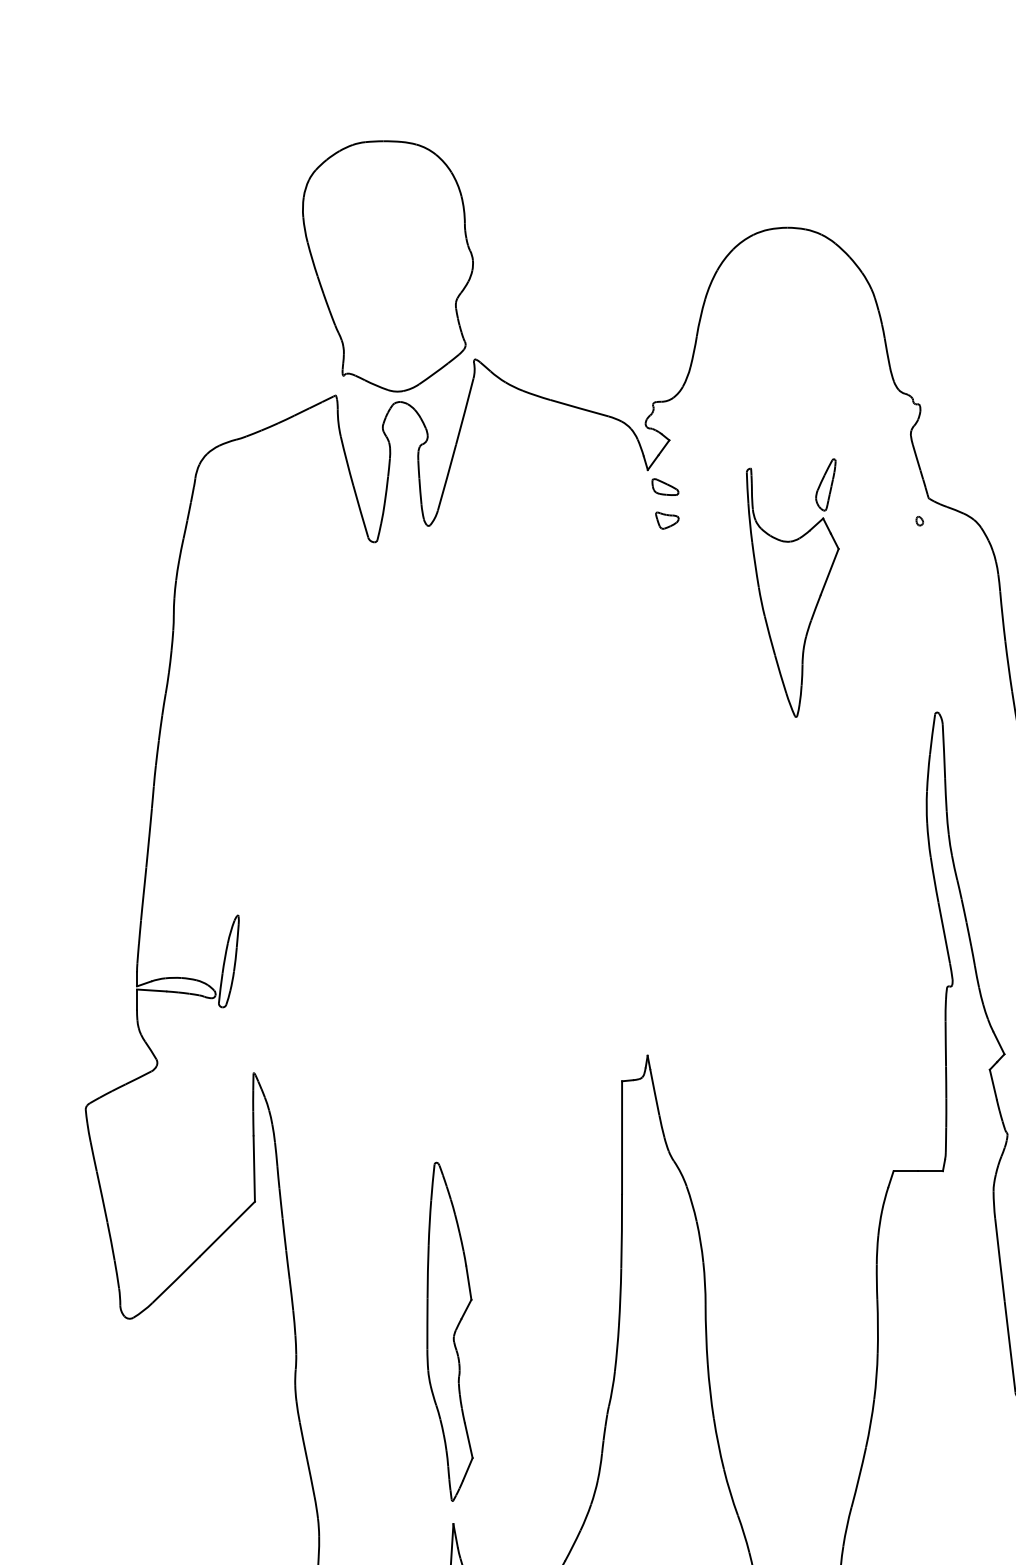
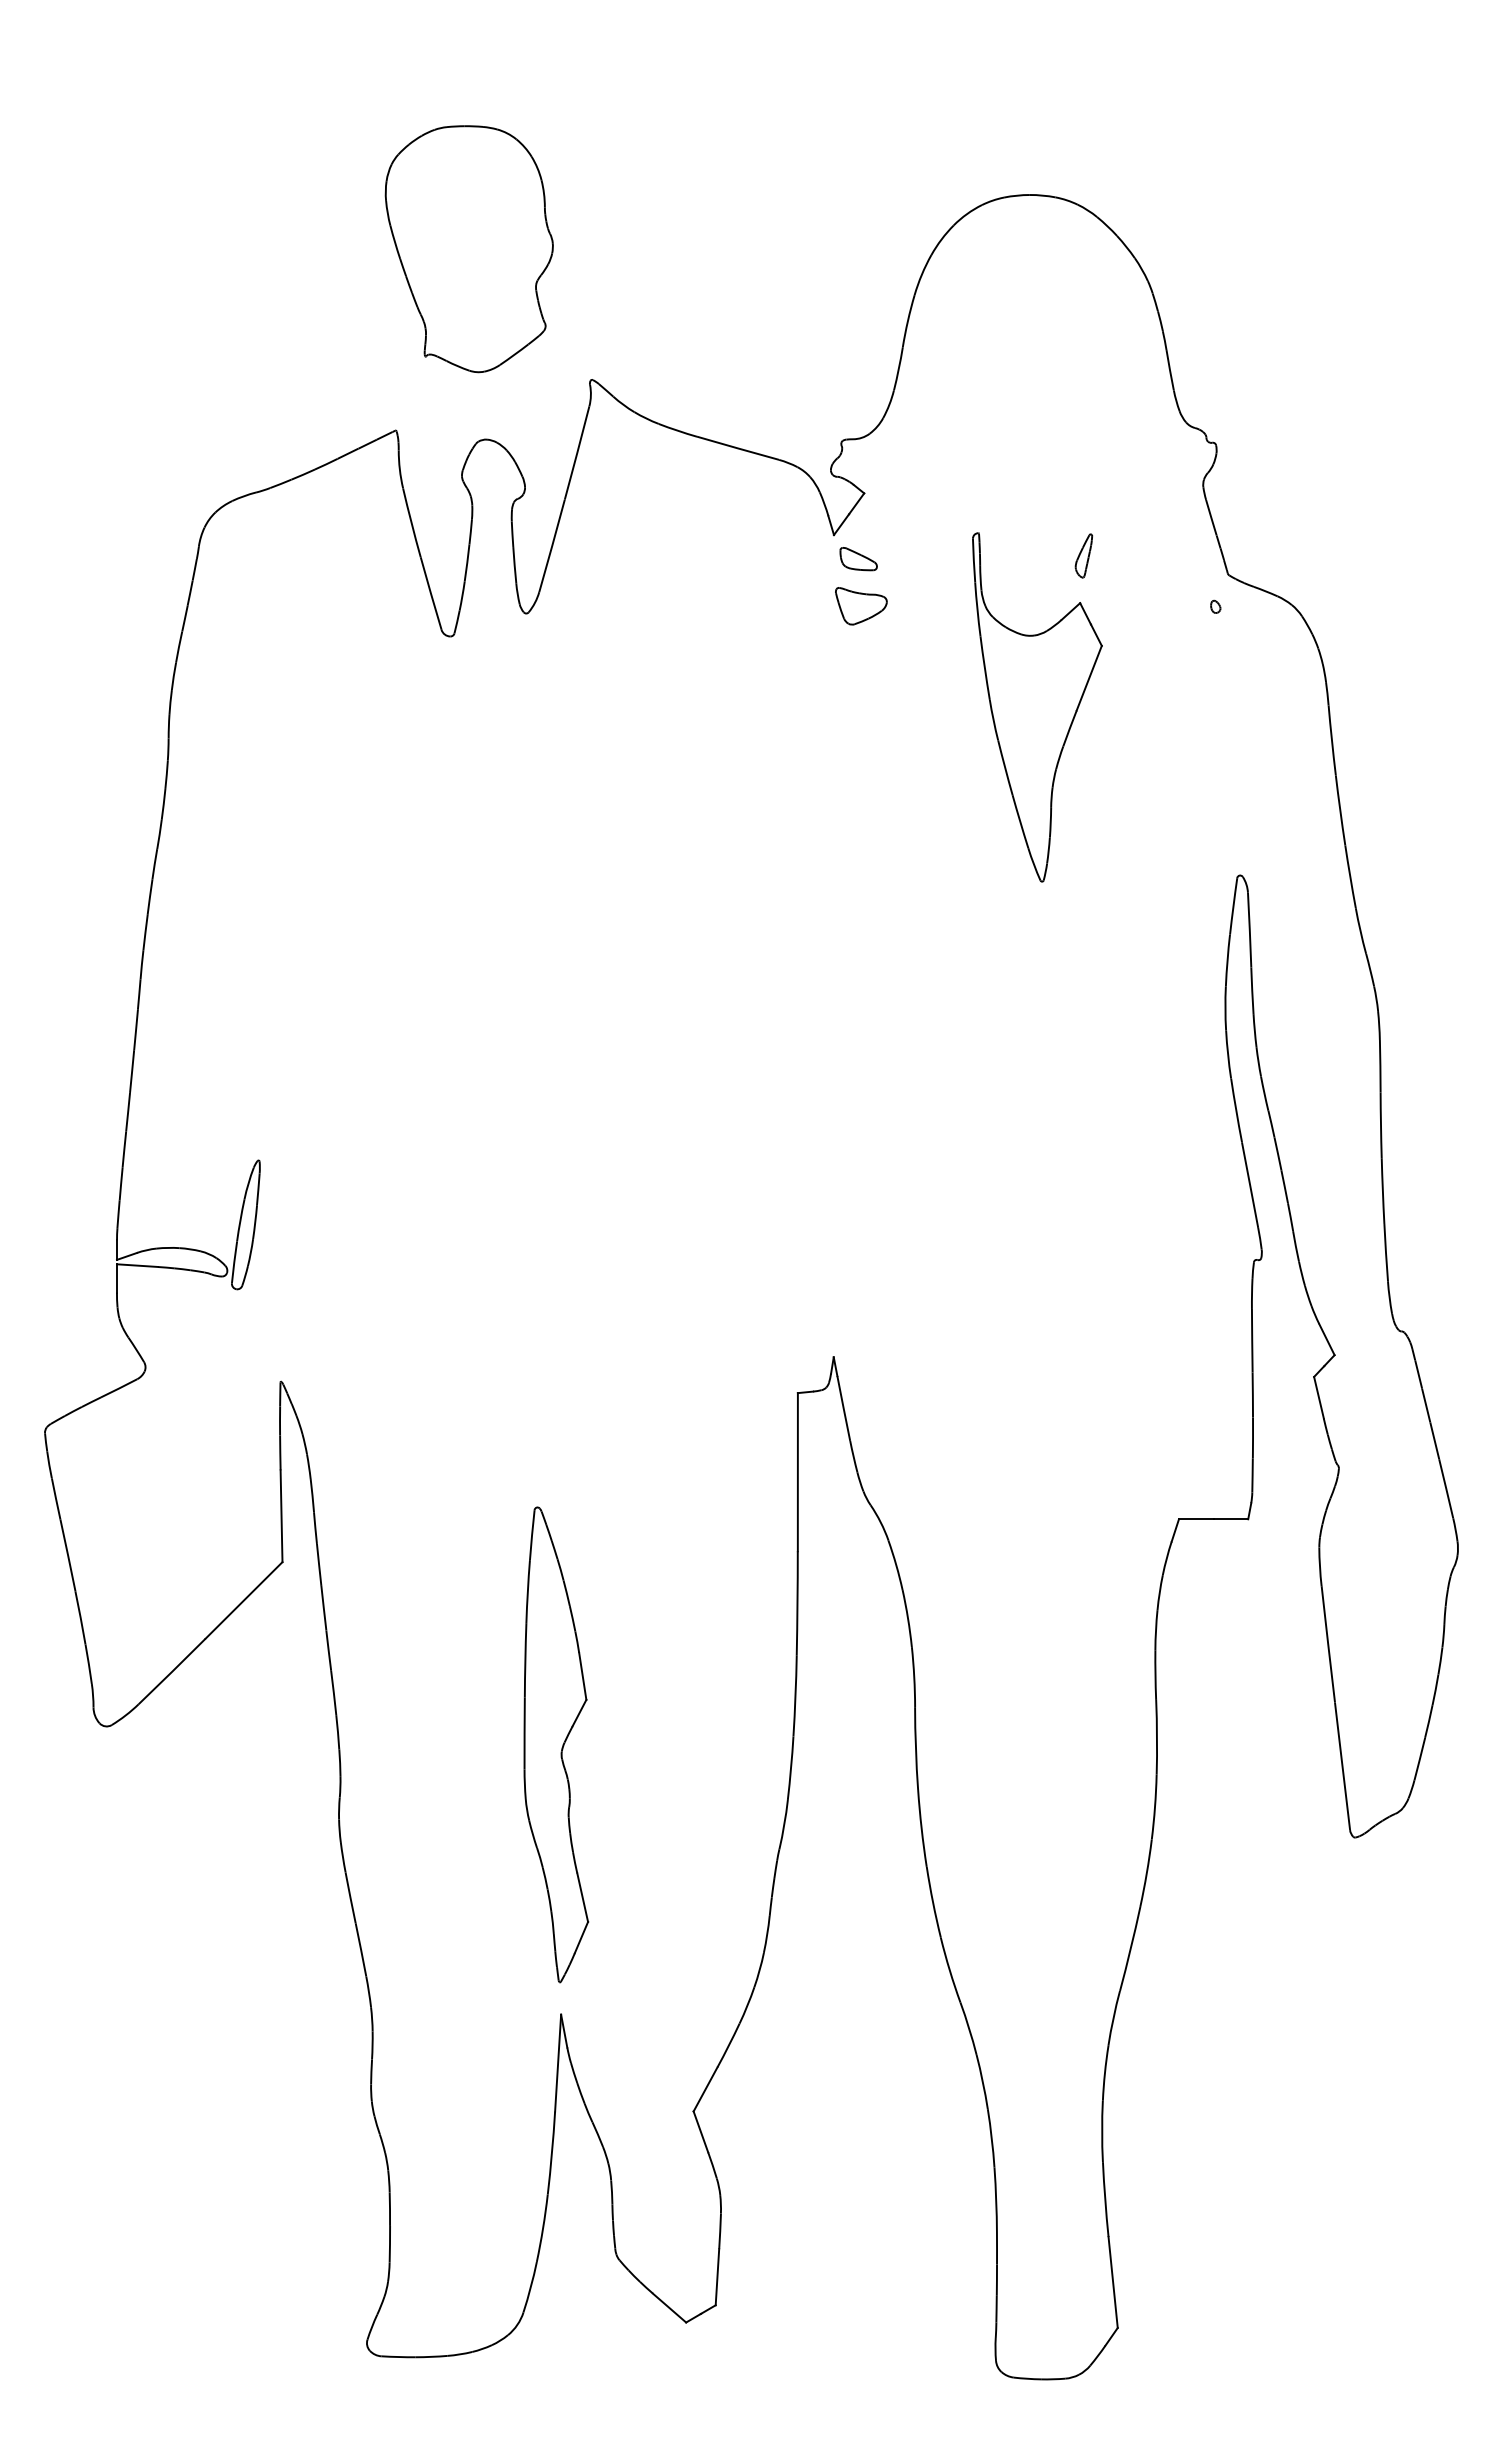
part: (388, 265) -> (469, 248), size x0.7
part: (825, 484) -> (1083, 555), size x0.6
part: (667, 520) -> (861, 605), size x1.6

